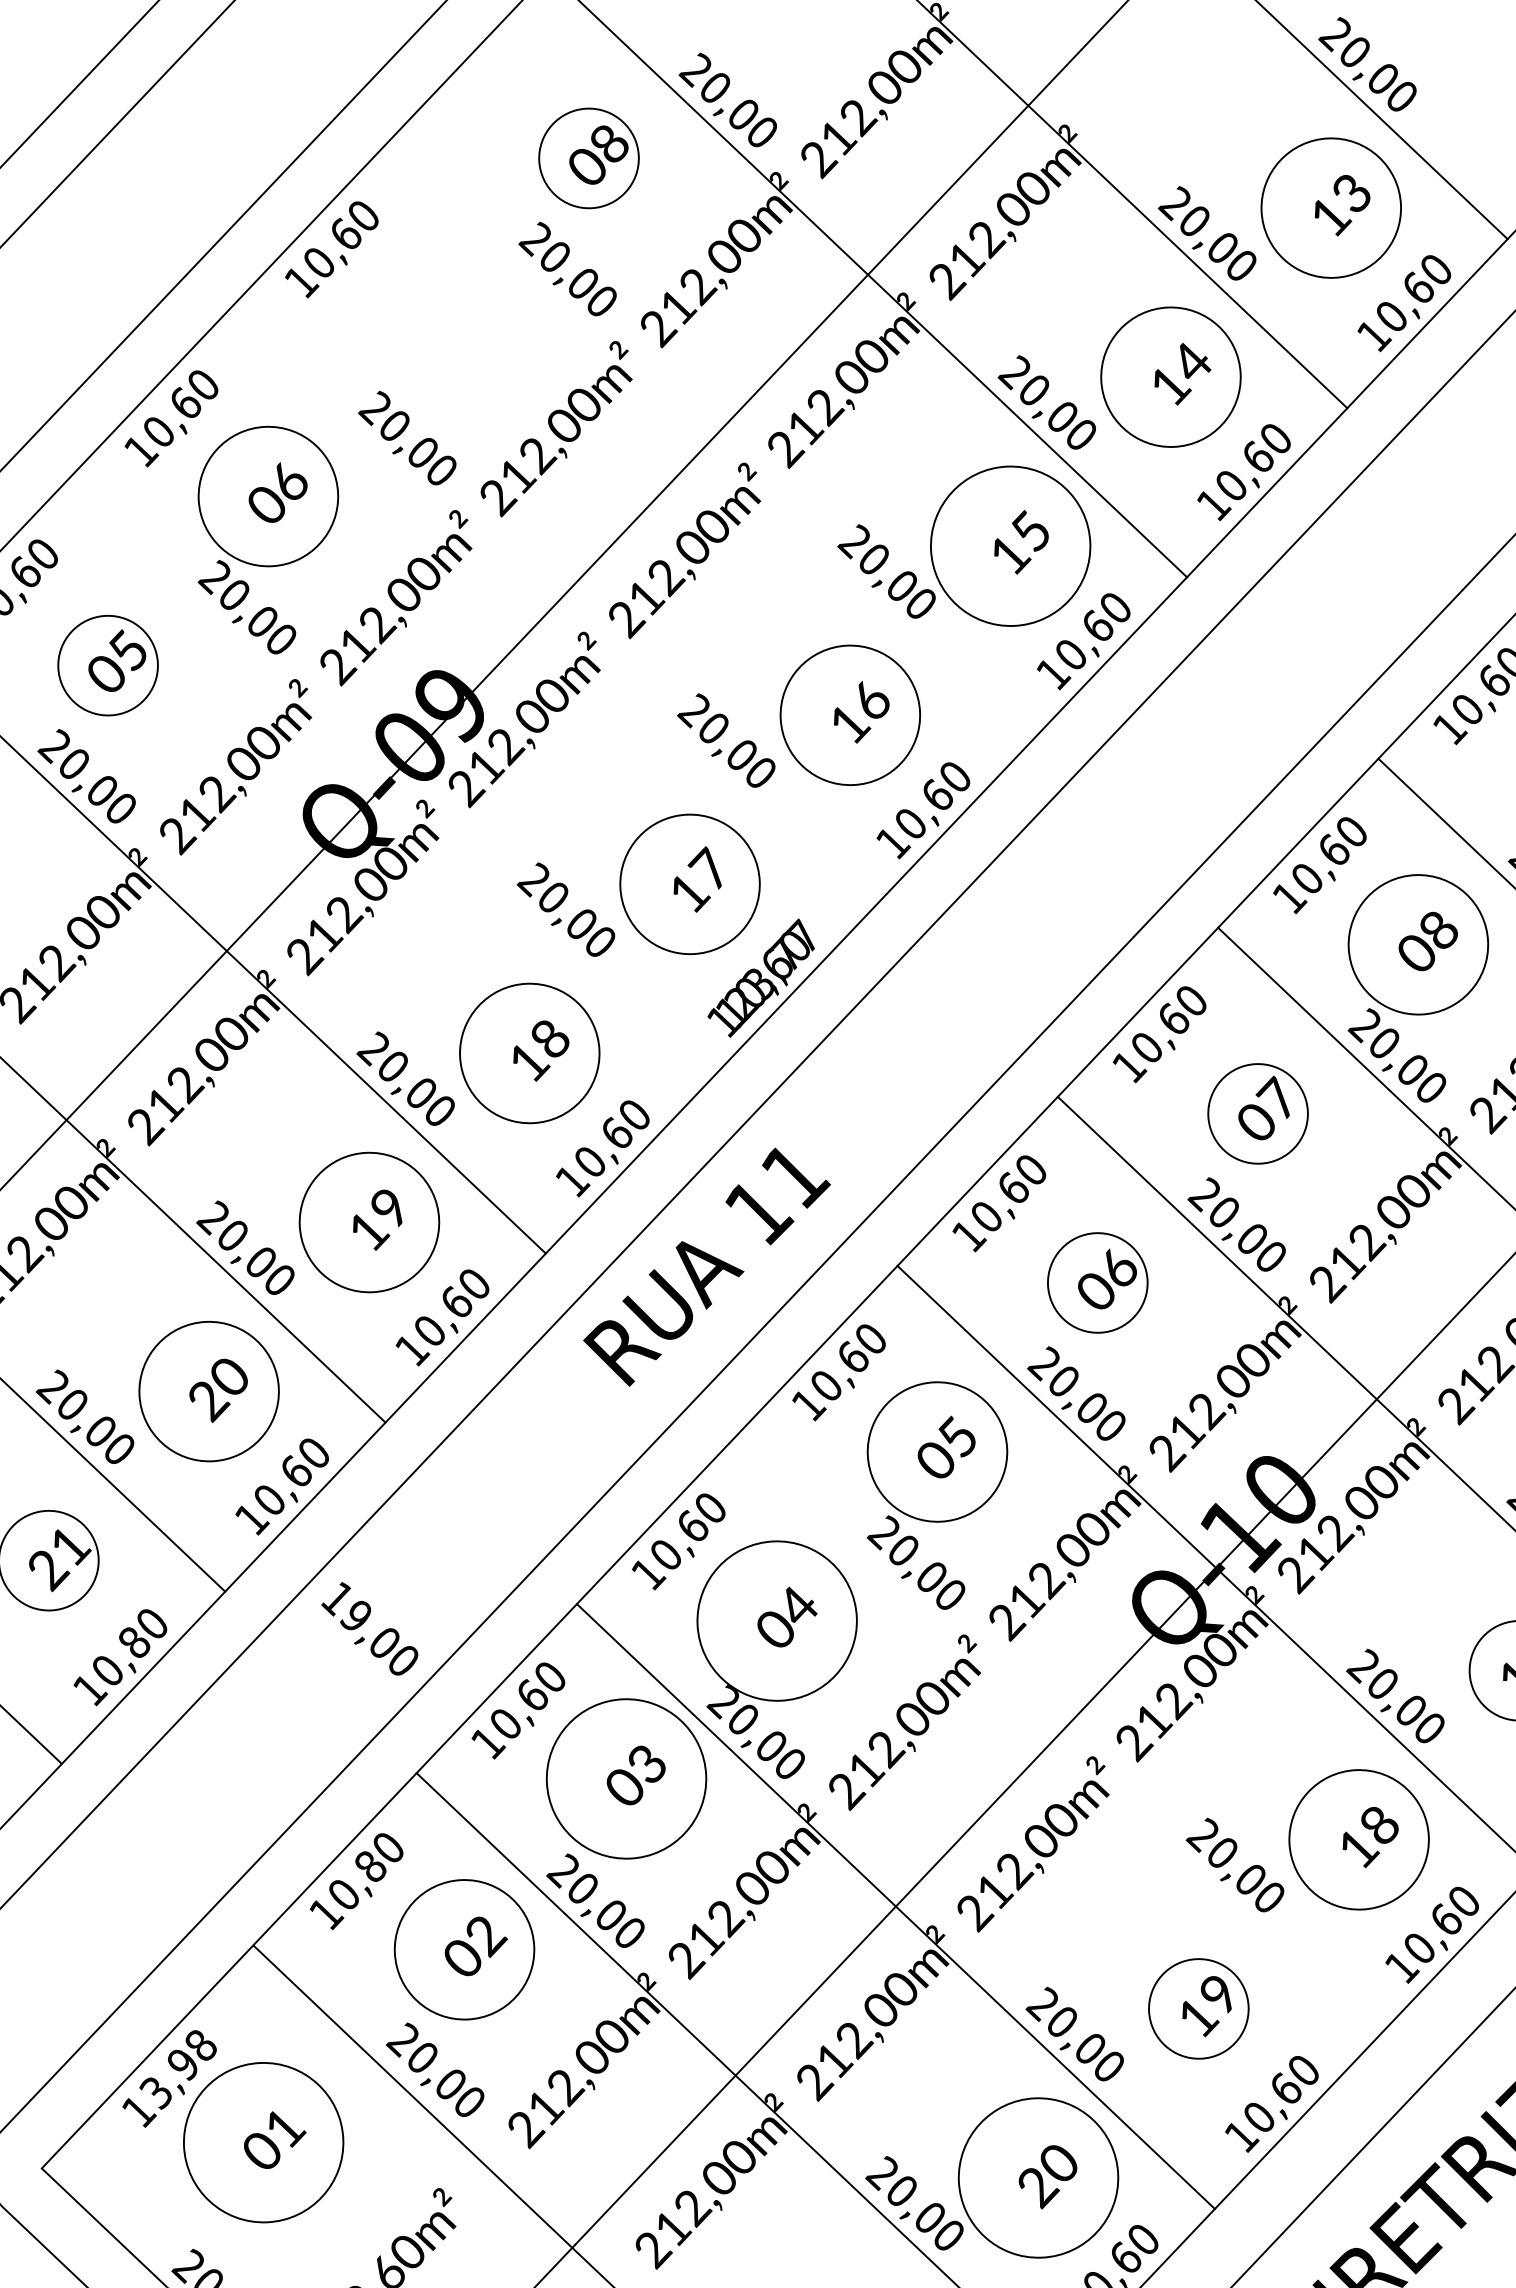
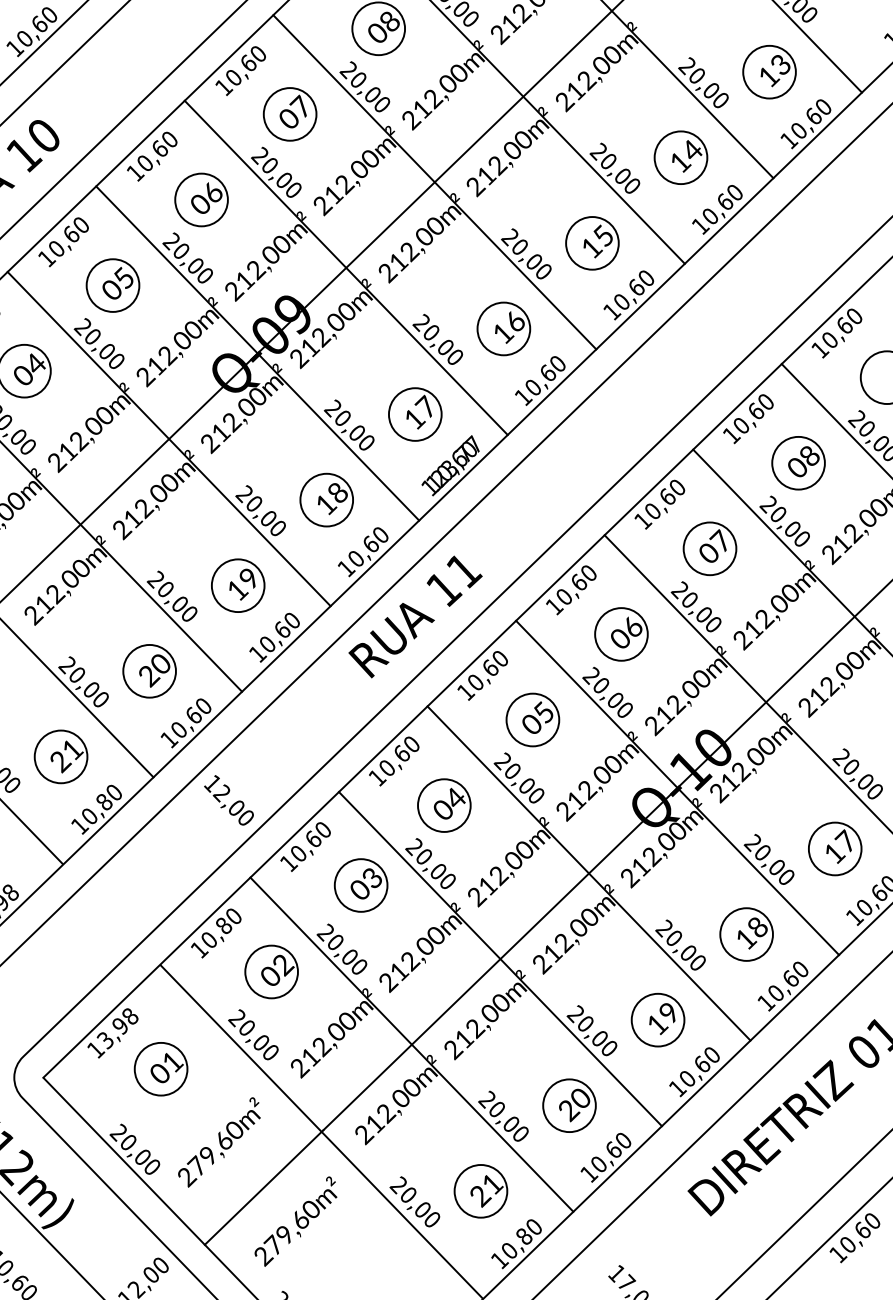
circle: (1331, 206) -> (769, 71), size x0.71
part: (427, 327) -> (289, 114), added
circle: (1170, 376) -> (680, 157), size x0.71
line: (707, 444) -> (434, 182), added
circle: (268, 495) -> (201, 199), size x0.71
circle: (1010, 546) -> (592, 243), size x0.62
line: (545, 612) -> (345, 267), added
circle: (849, 714) -> (503, 328), size x0.71
line: (386, 782) -> (257, 353), added
circle: (688, 884) -> (414, 414), size x0.71
circle: (1418, 943) -> (798, 462), size x0.71
circle: (529, 1052) -> (326, 499), size x0.71
circle: (368, 1222) -> (237, 585), size x0.71
circle: (208, 1390) -> (149, 670), size x0.71
circle: (936, 1451) -> (532, 719), size x0.71
text: (353, 1616) -> (220, 793), 19,00 -> 12,00
circle: (777, 1620) -> (444, 805), size x0.62
line: (1055, 1737) -> (588, 873), added
circle: (625, 1778) -> (360, 885), size x0.62
circle: (1358, 1839) -> (746, 934), size x0.71
circle: (464, 1948) -> (271, 971), size x0.71
circle: (262, 2141) -> (160, 1068), size x0.62
circle: (1038, 2177) -> (569, 1105), size x0.62

